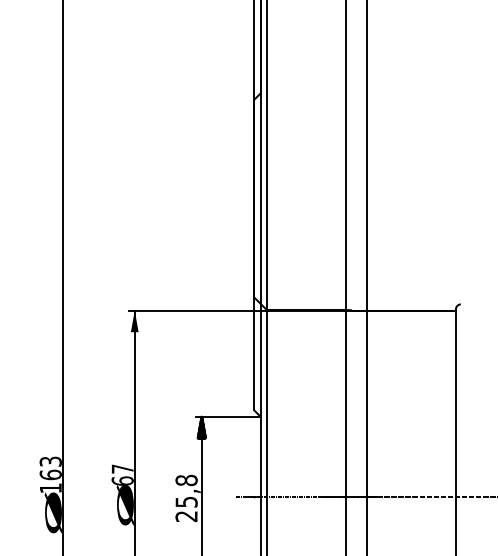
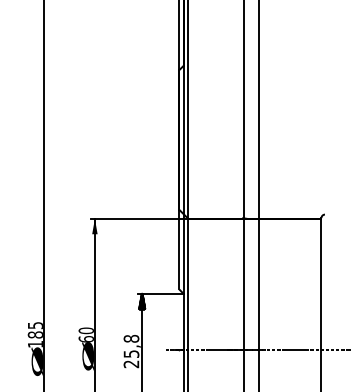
text: (49, 468) -> (34, 330), 163 -> 185
text: (121, 468) -> (85, 330), 67 -> 60

